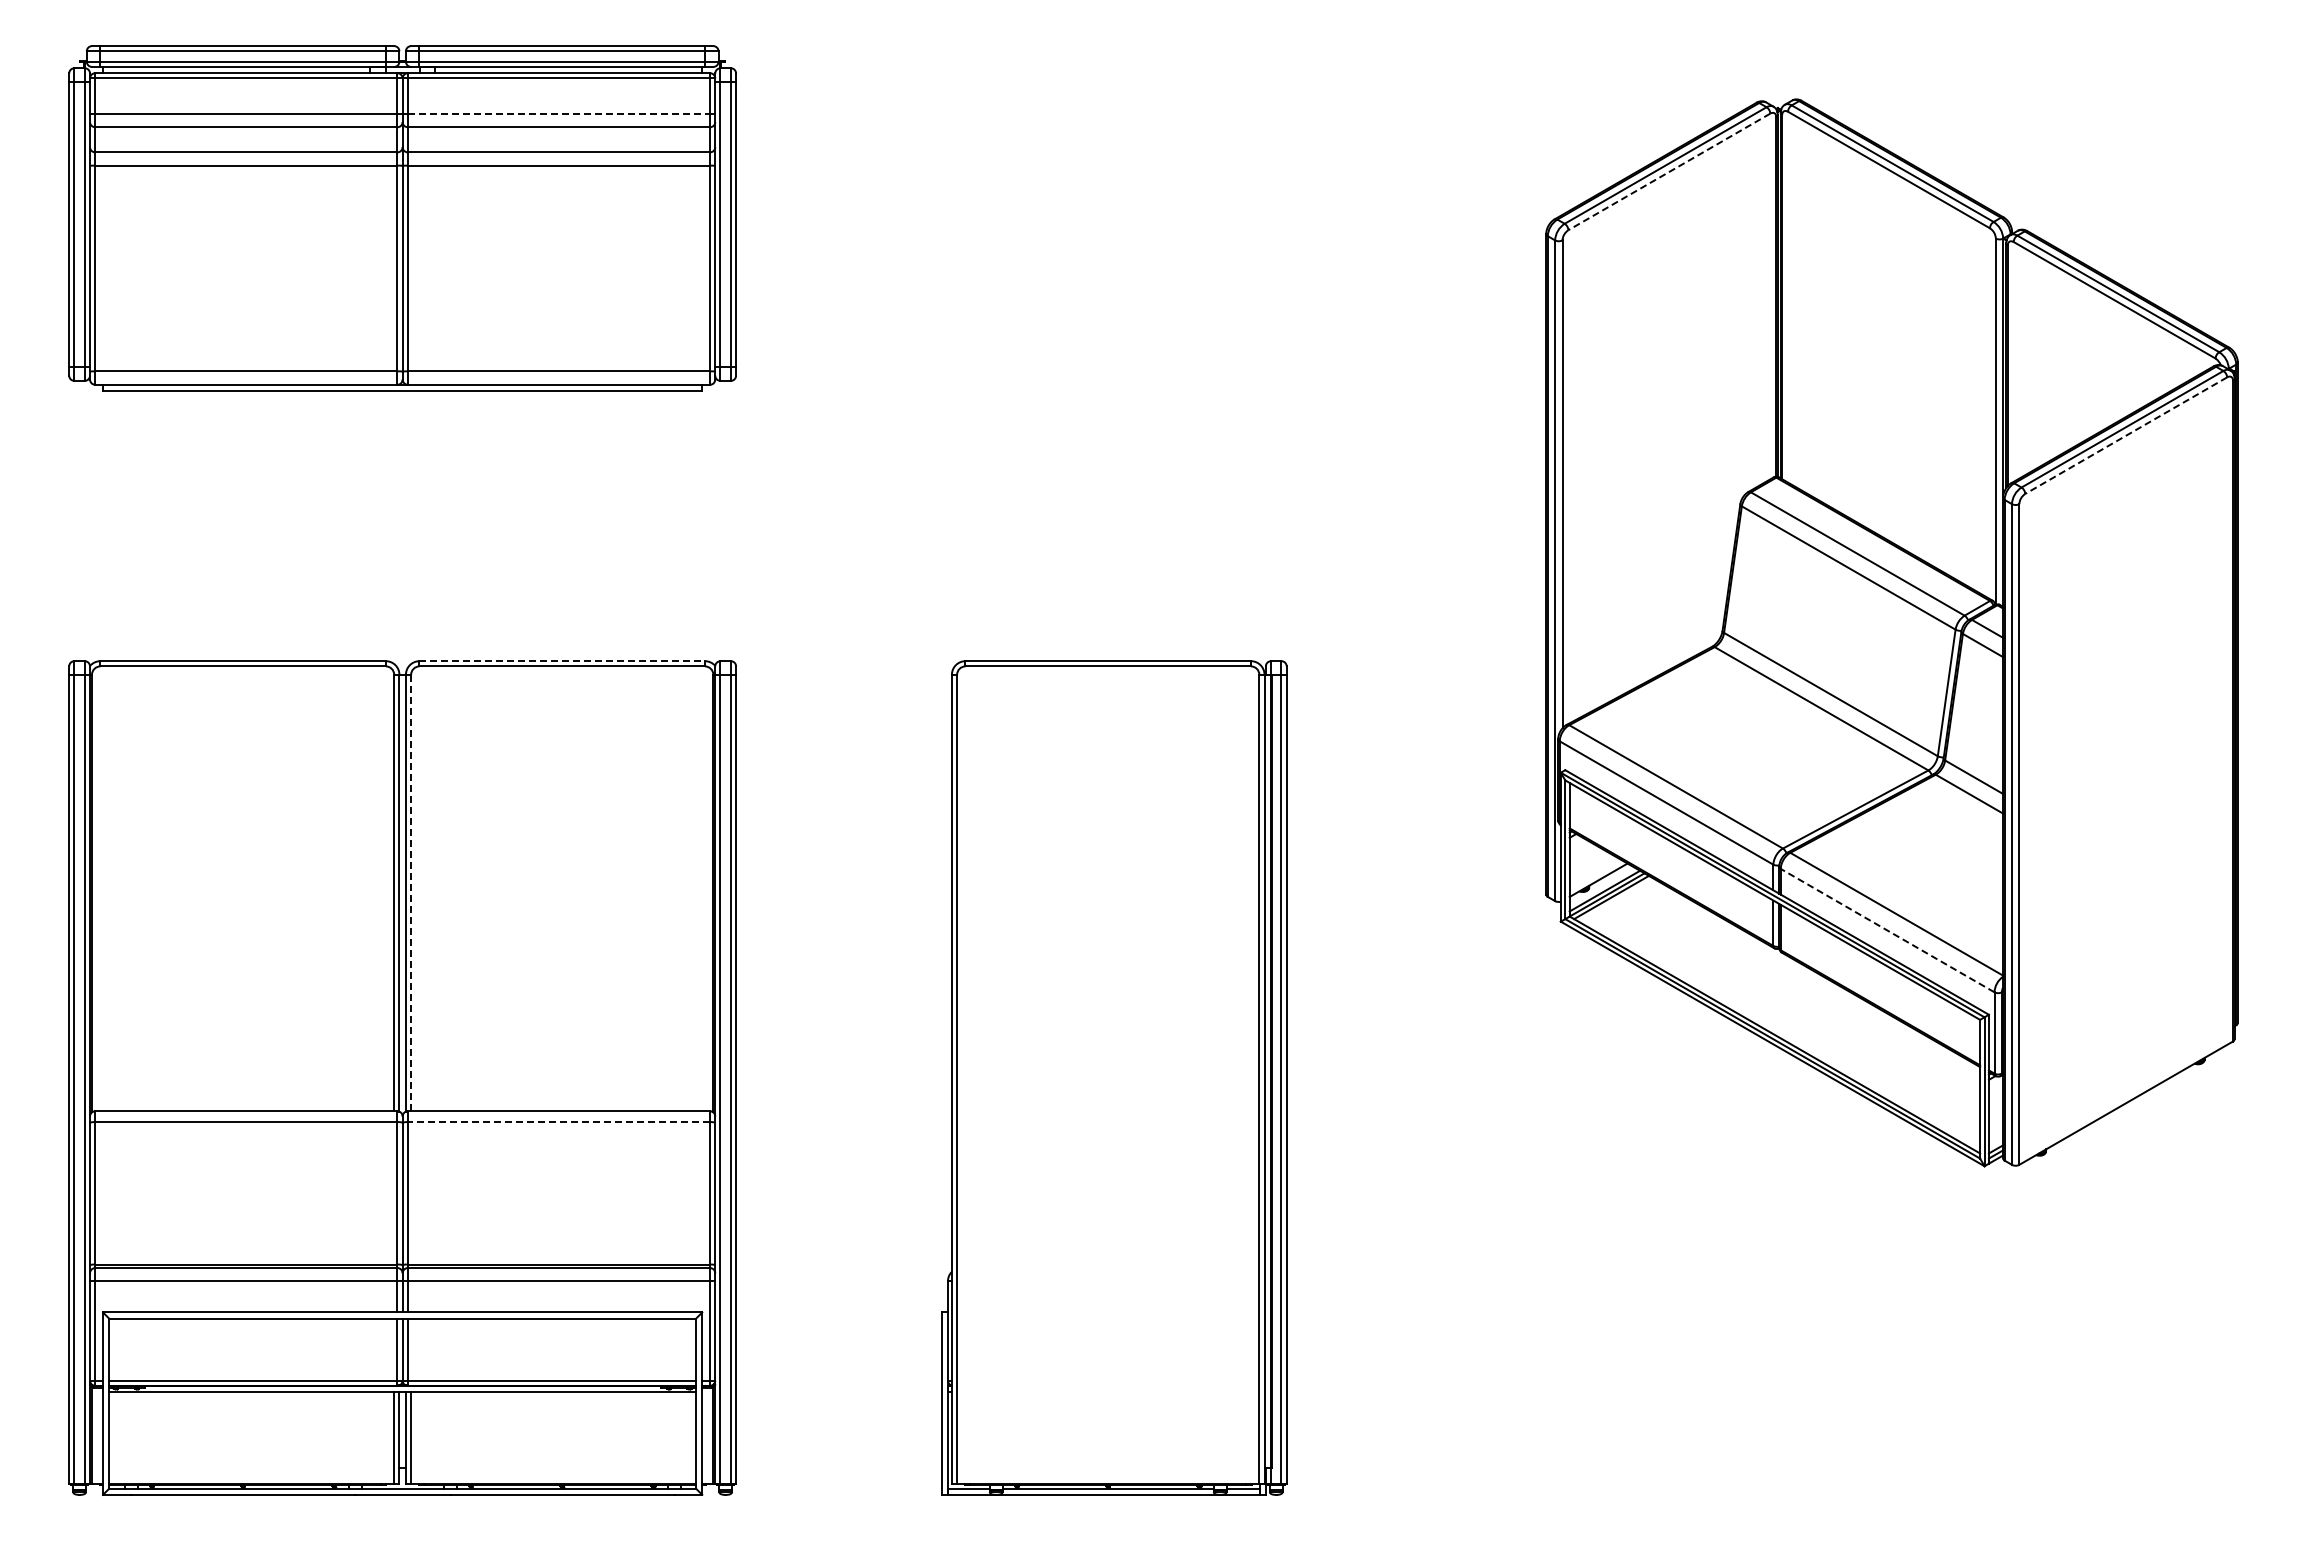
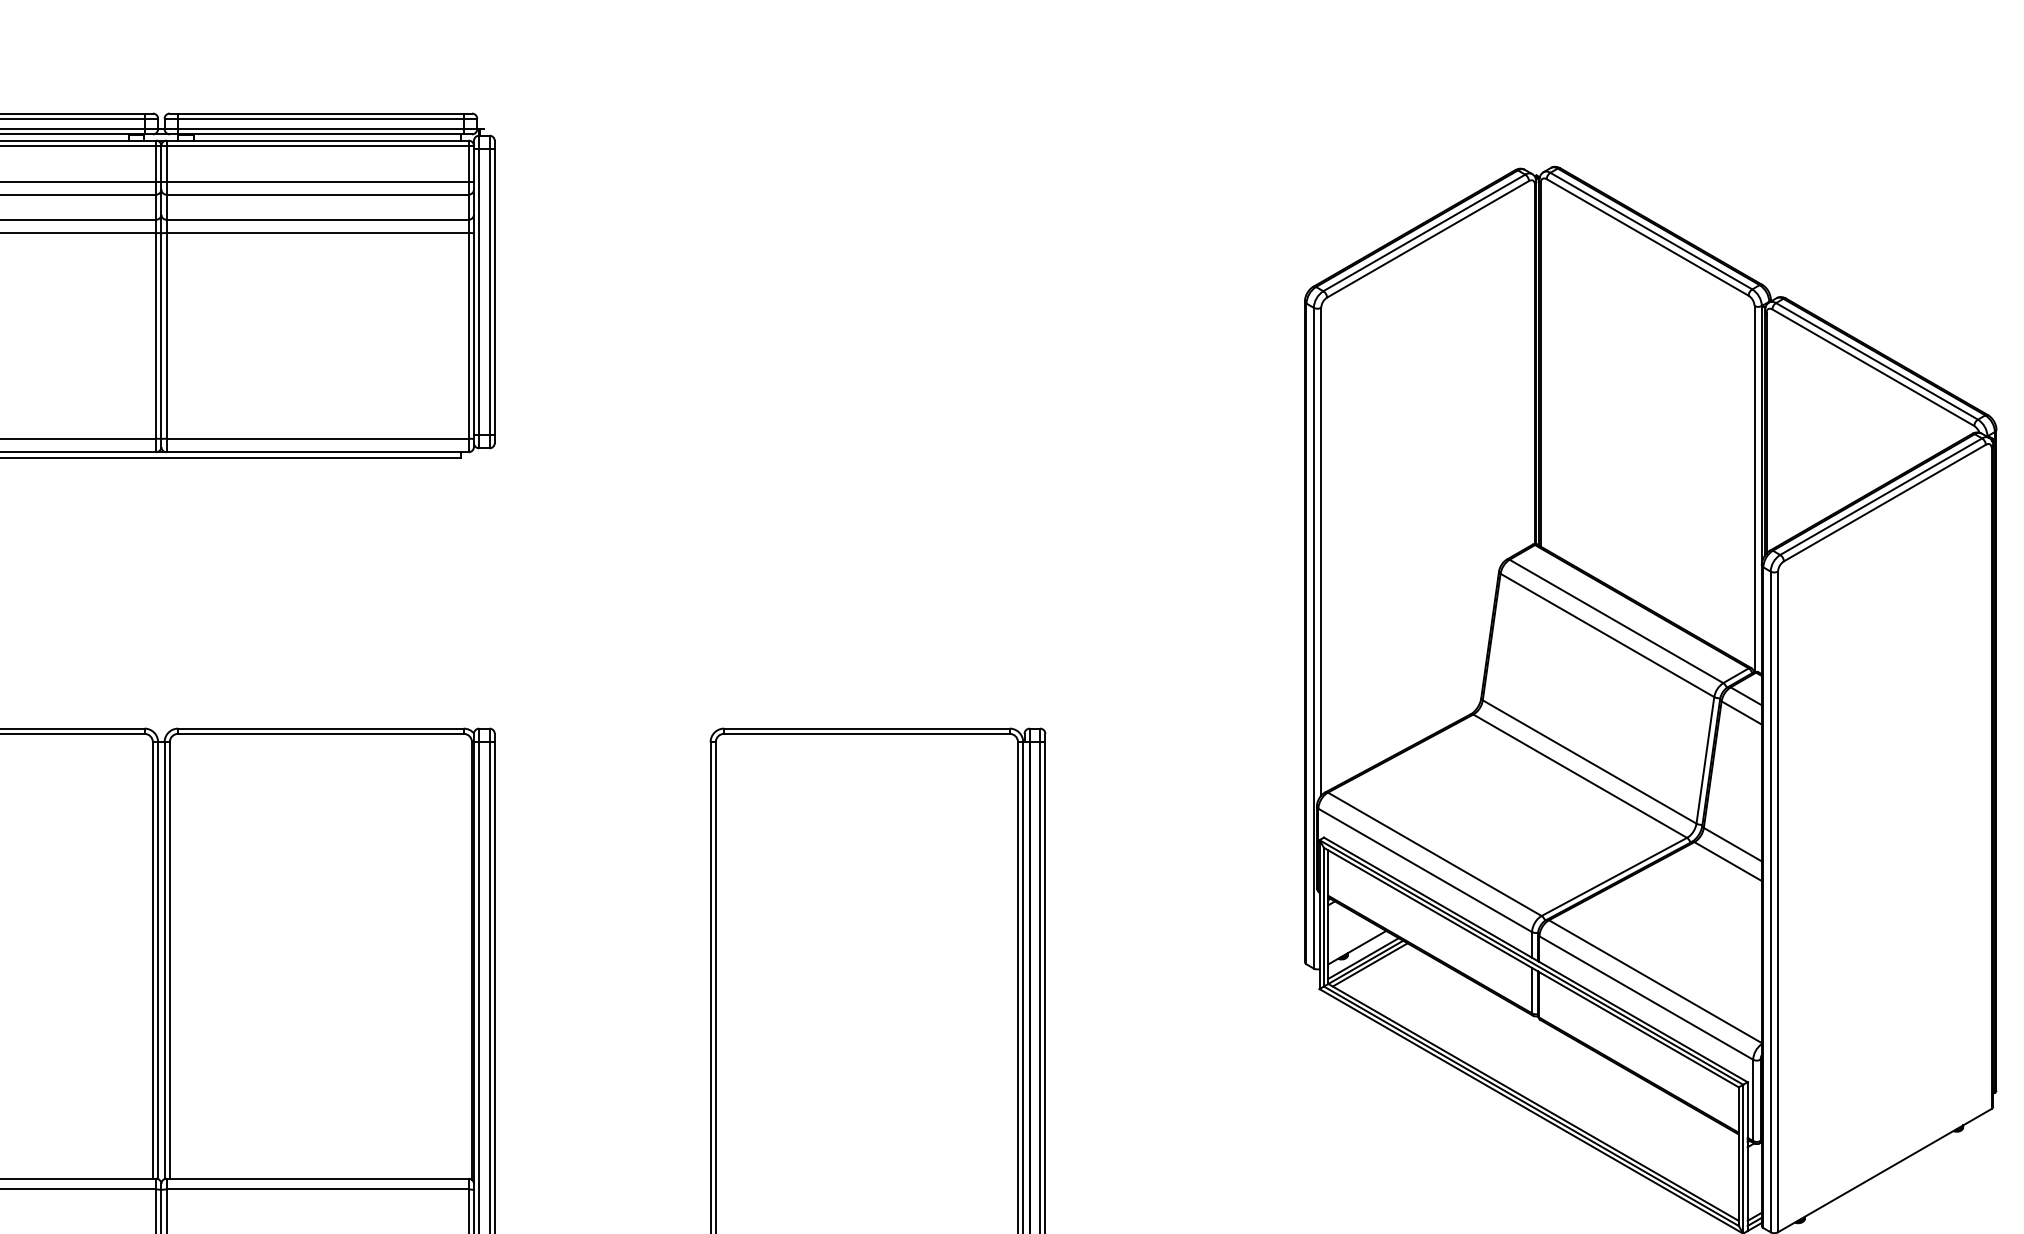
line: (559, 114) -> (318, 181), dashed -> solid
line: (1669, 171) -> (1428, 238), dashed -> solid
line: (2126, 435) -> (1885, 502), dashed -> solid
line: (562, 661) -> (321, 728), dashed -> solid
line: (411, 893) -> (170, 960), dashed -> solid
line: (1887, 930) -> (1646, 997), dashed -> solid
line: (558, 1122) -> (317, 1189), dashed -> solid

